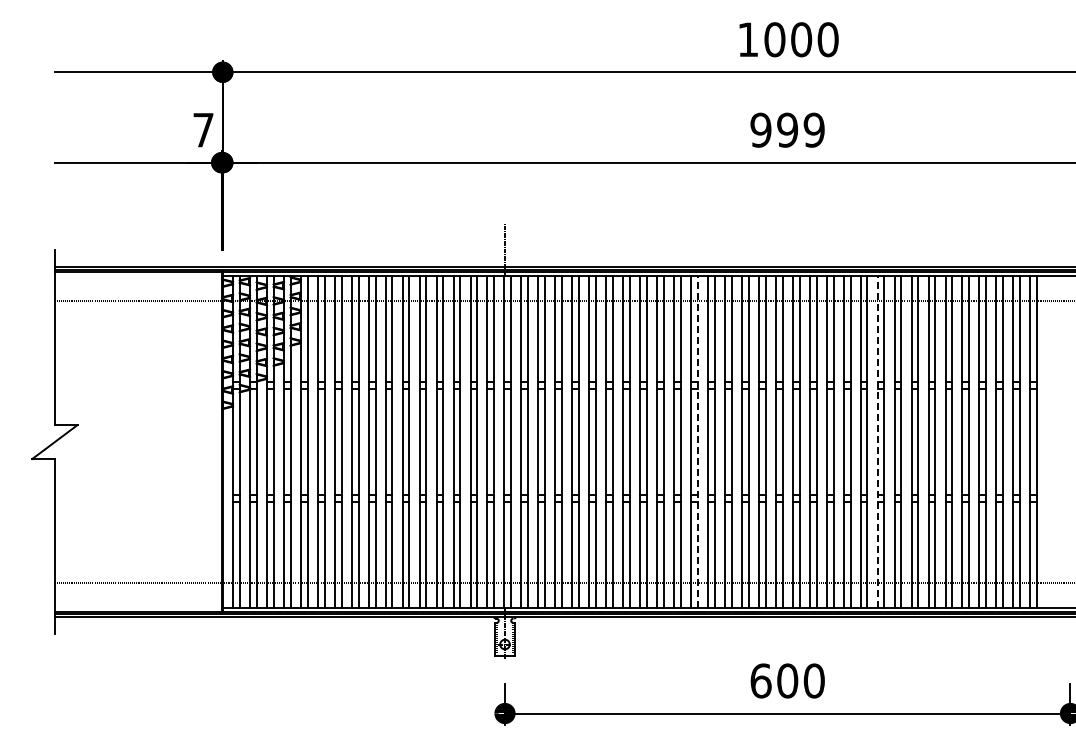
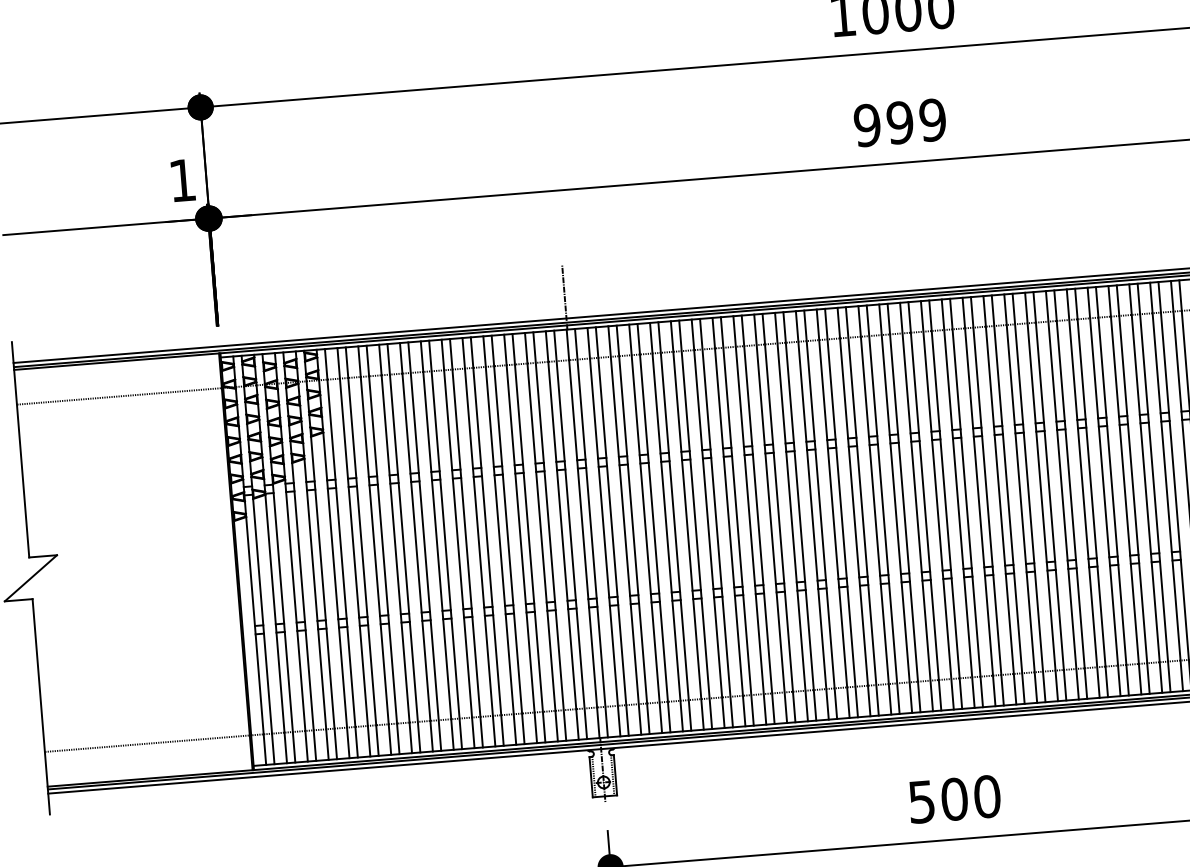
text: (203, 130) -> (182, 180), 7 -> 1
line: (697, 441) -> (820, 514), dashed -> solid
line: (877, 441) -> (1041, 496), dashed -> solid
text: (760, 680) -> (921, 801), 600 -> 500

